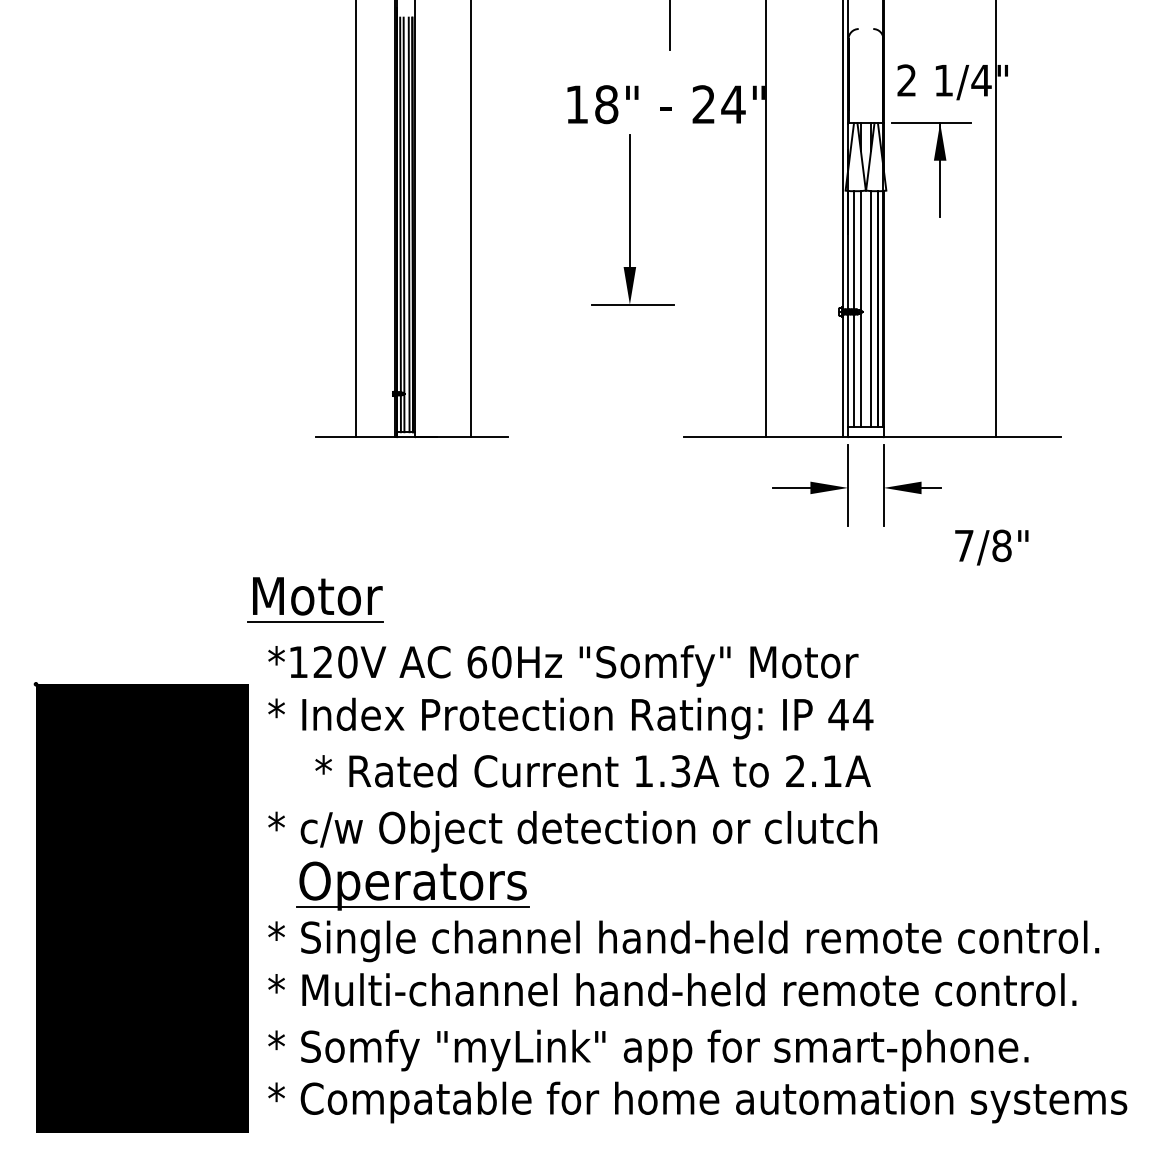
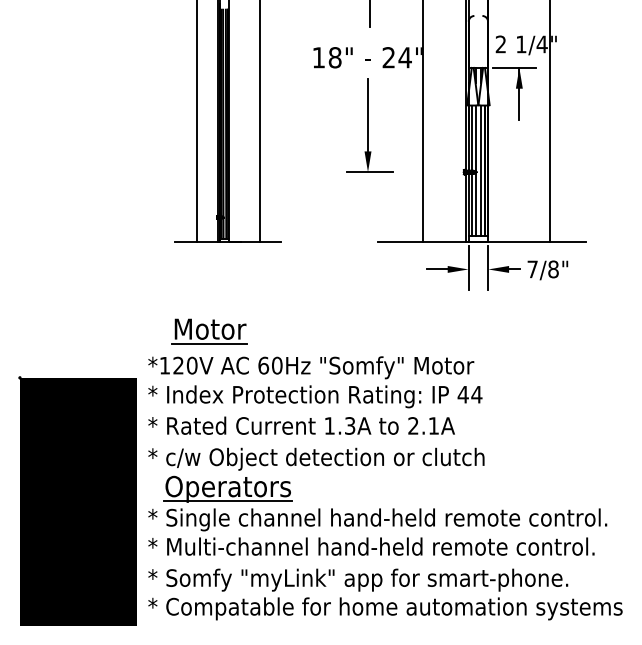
part: (632, 220) -> (369, 125), moved
text: (991, 547) -> (547, 270), moved
part: (315, 600) -> (209, 331), moved
text: (592, 770) -> (301, 425), moved

